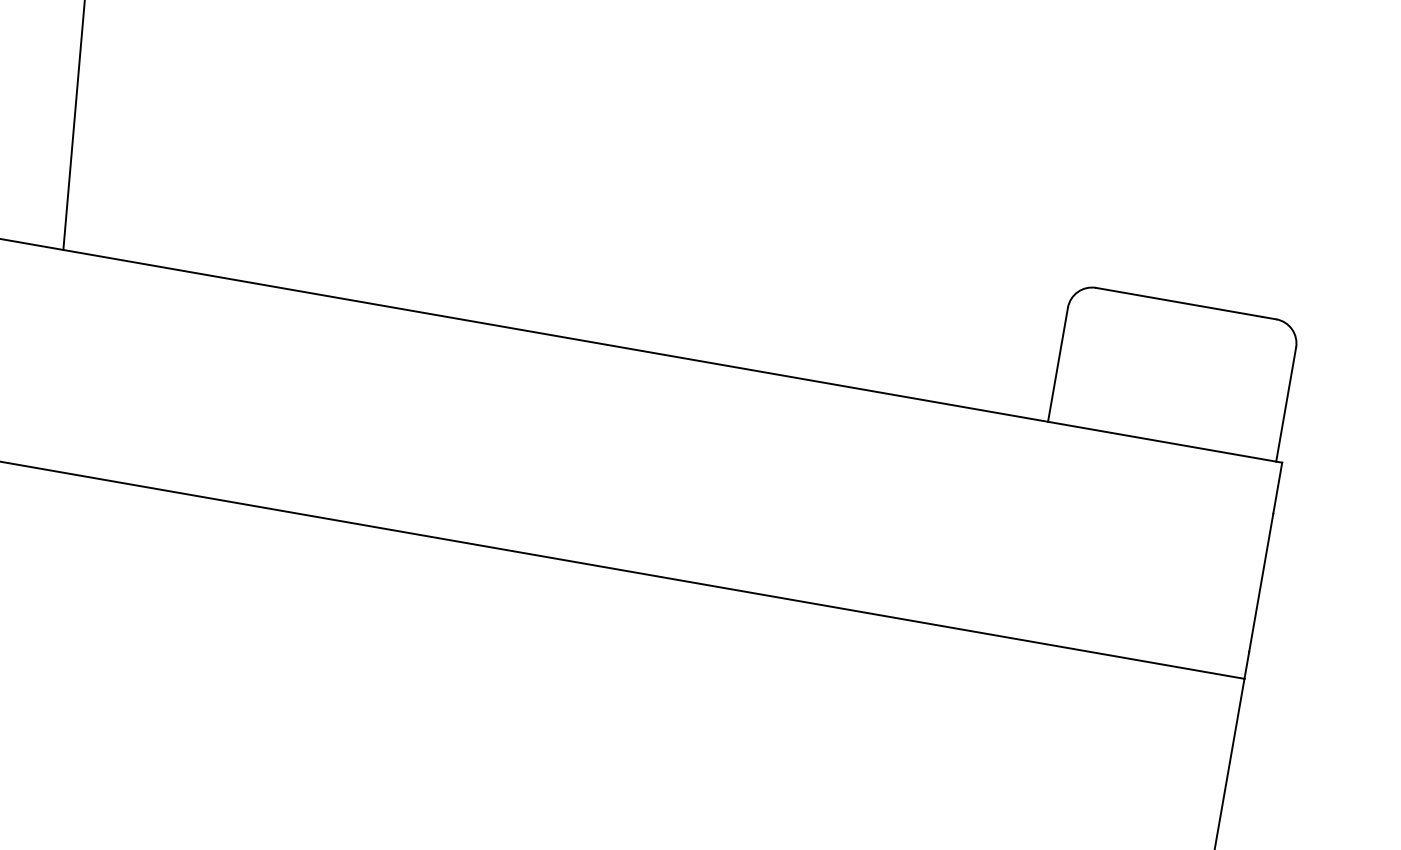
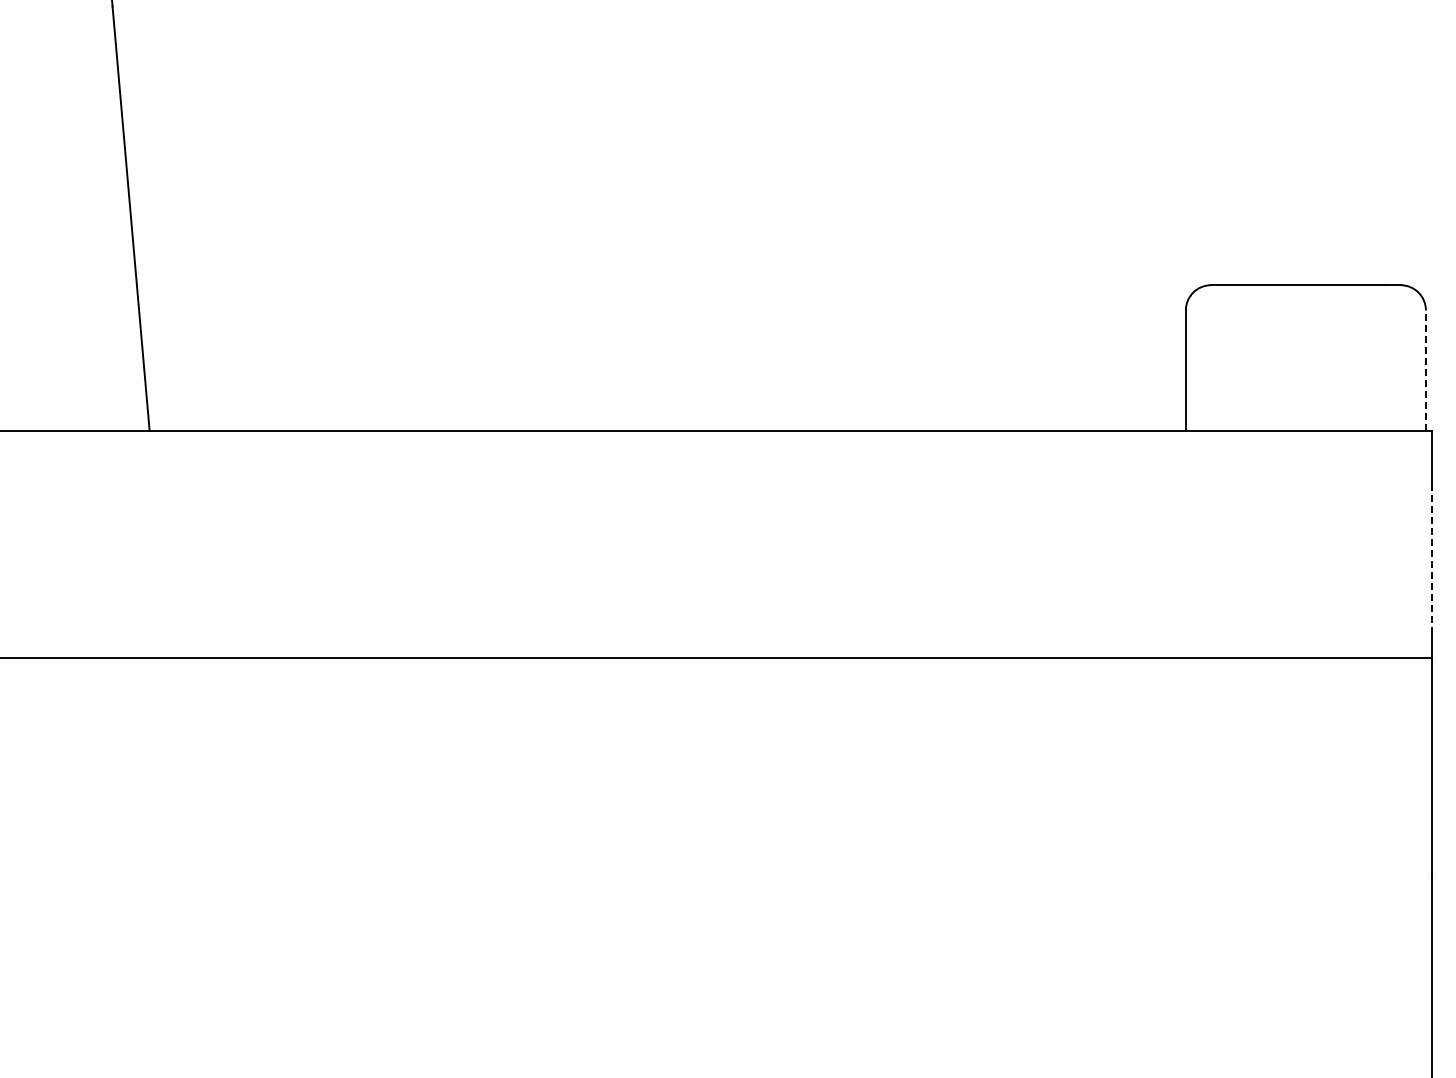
line: (1285, 404) -> (1425, 370), solid -> dashed
line: (1261, 582) -> (1432, 556), solid -> dashed

